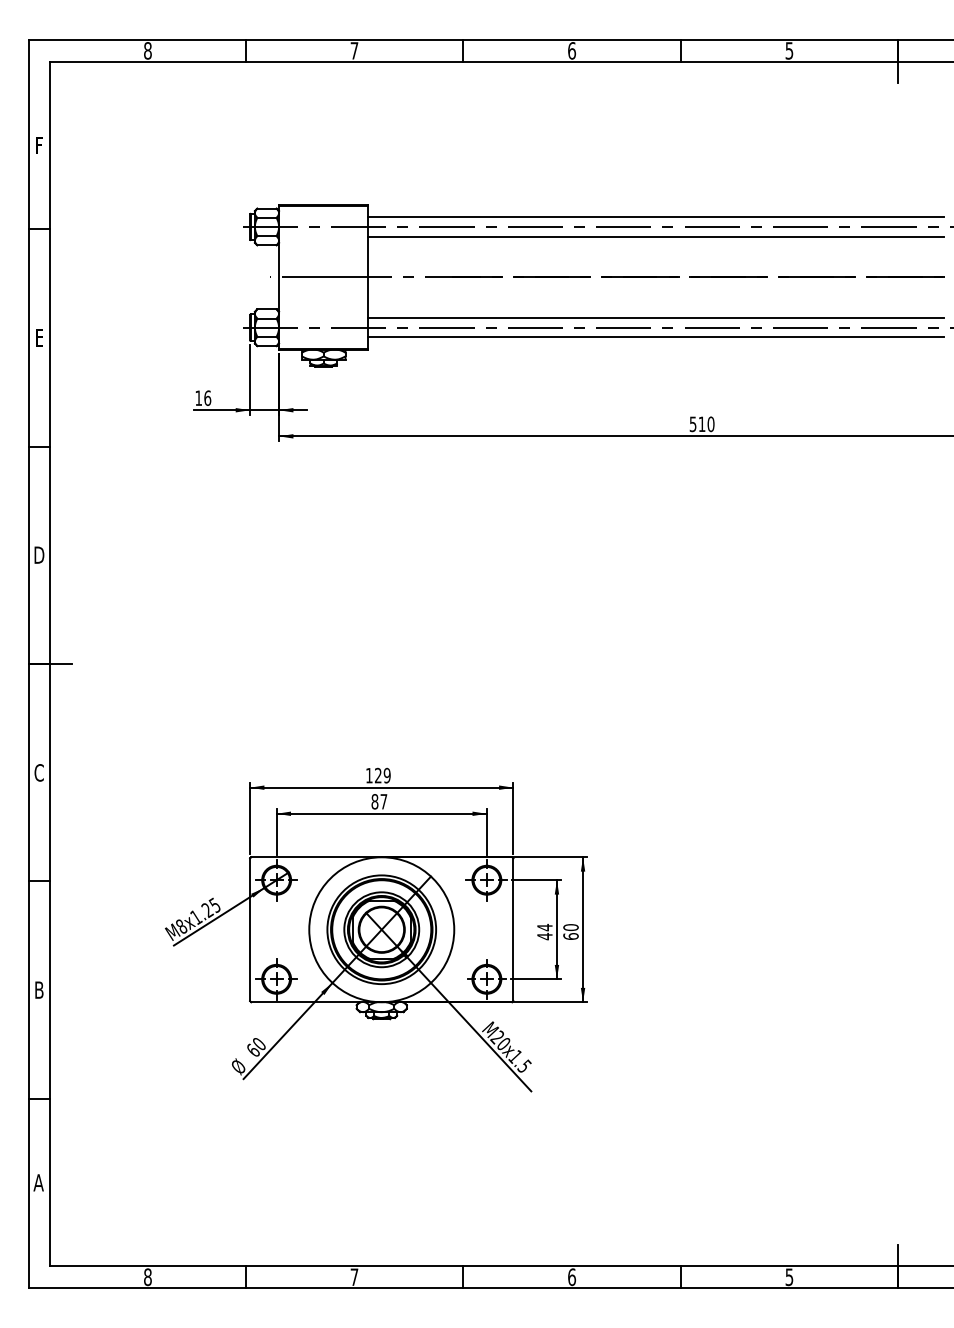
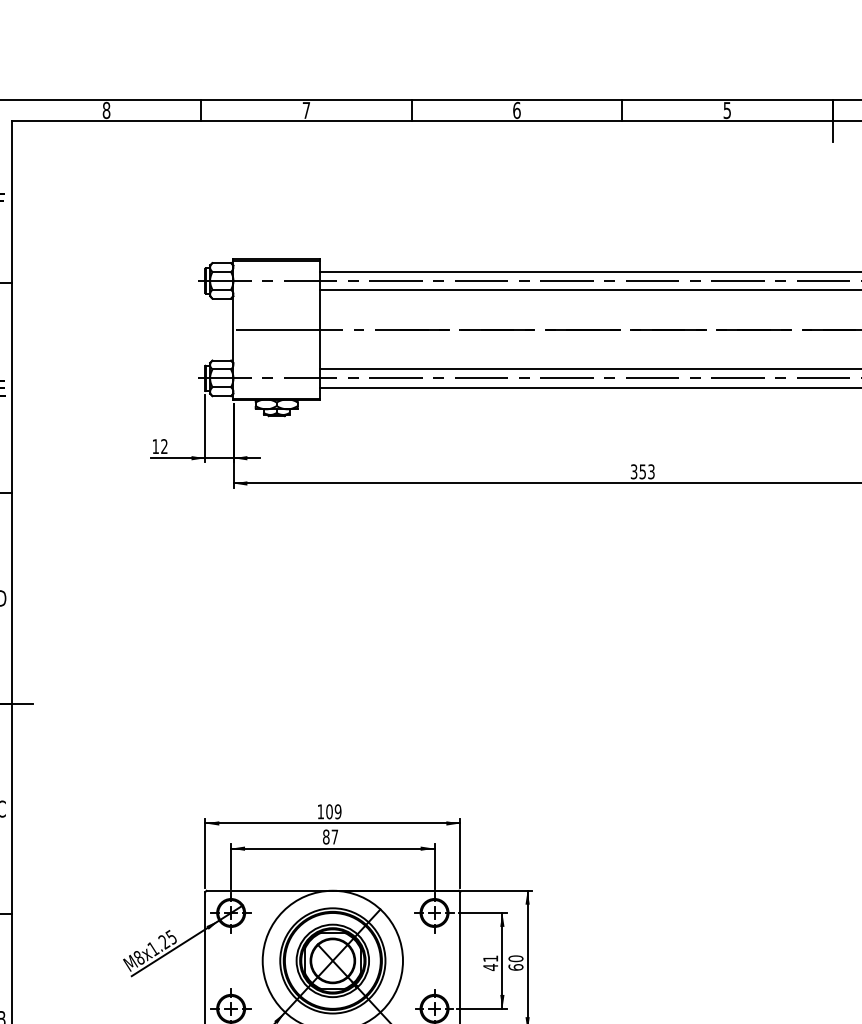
text: (207, 397) -> (164, 445), 16 -> 12
text: (702, 424) -> (643, 472), 510 -> 353
text: (377, 775) -> (328, 811), 129 -> 109
text: (544, 927) -> (490, 958), 44 -> 41

